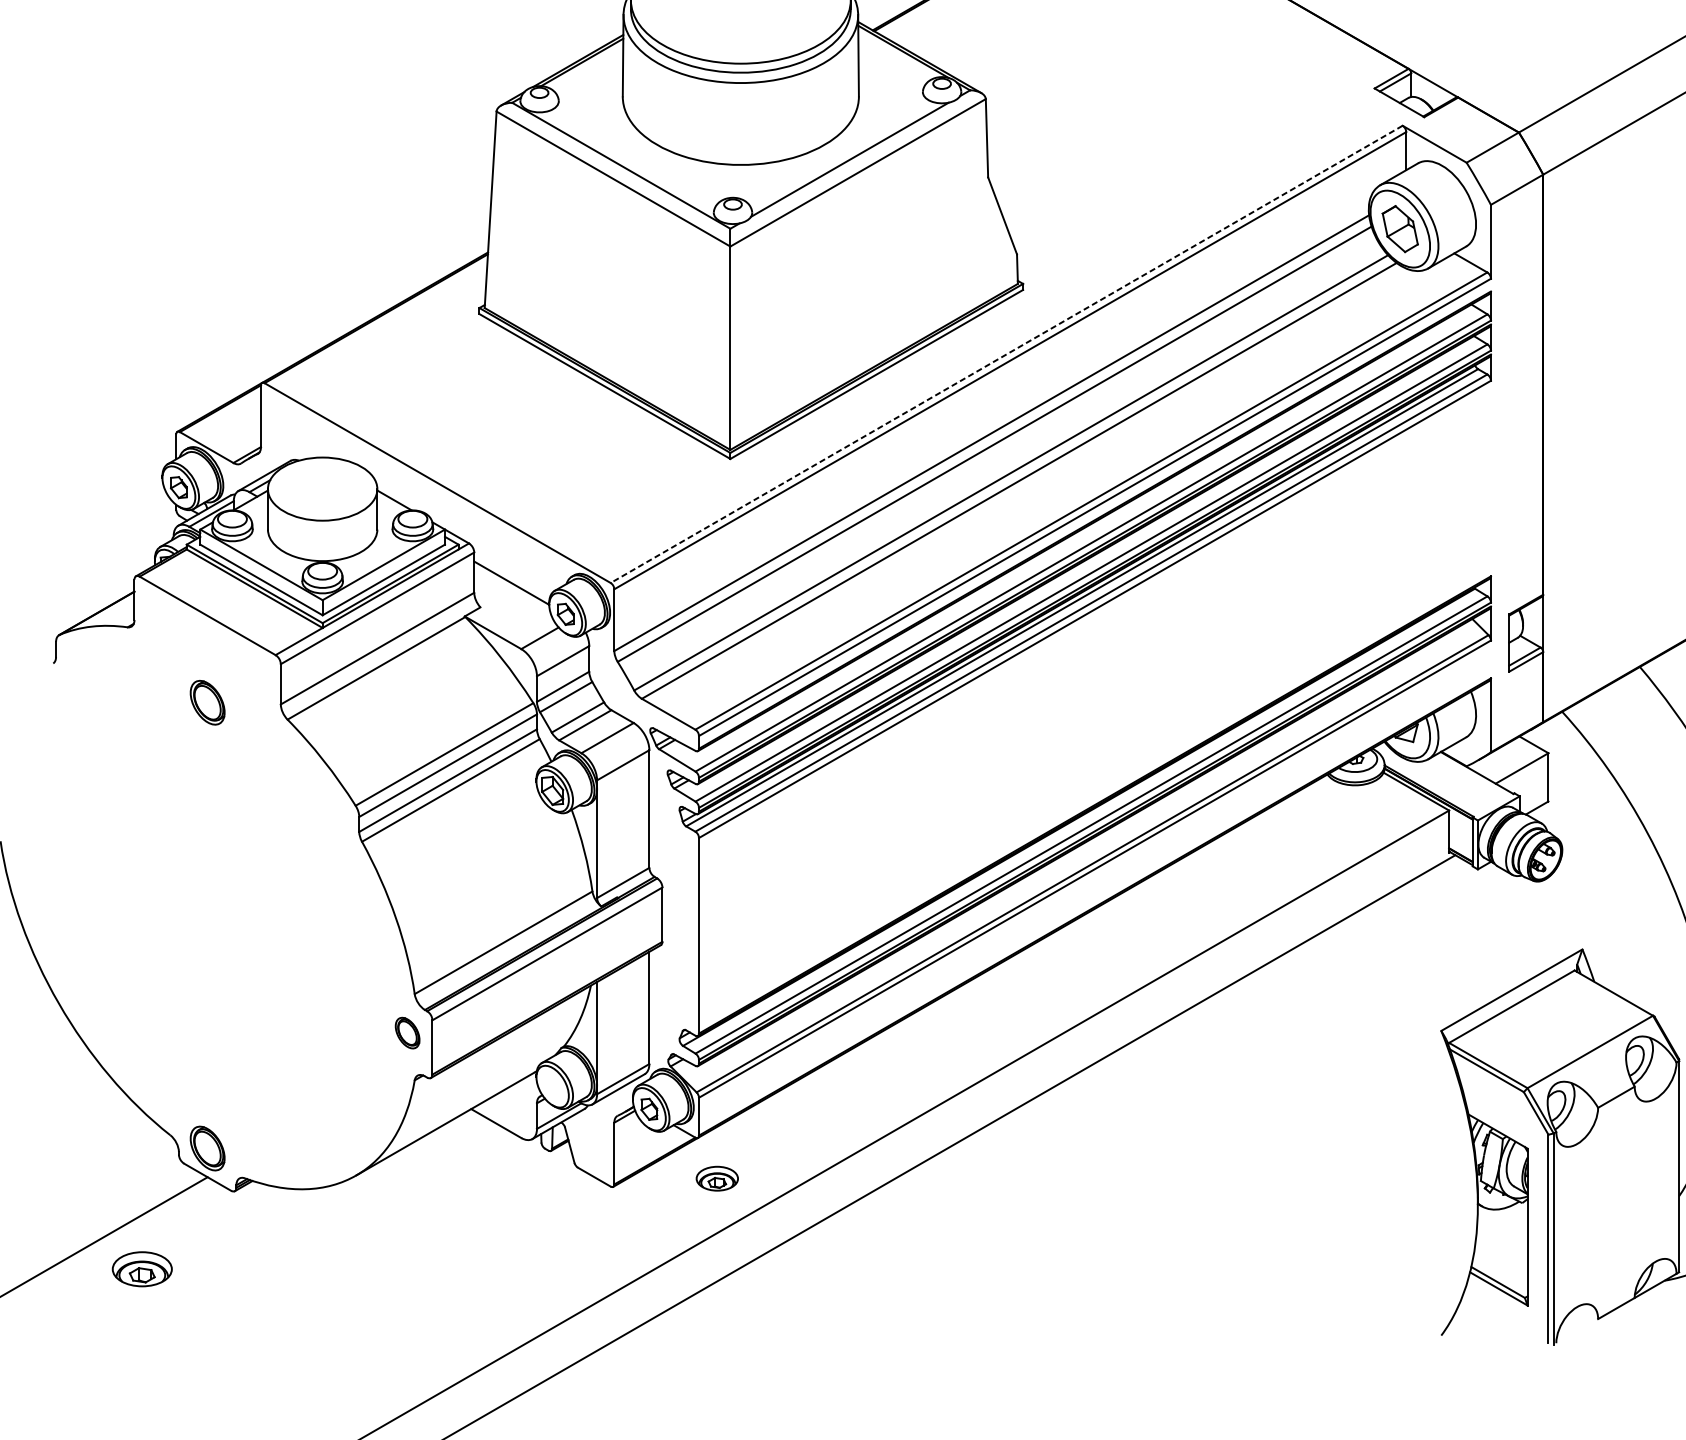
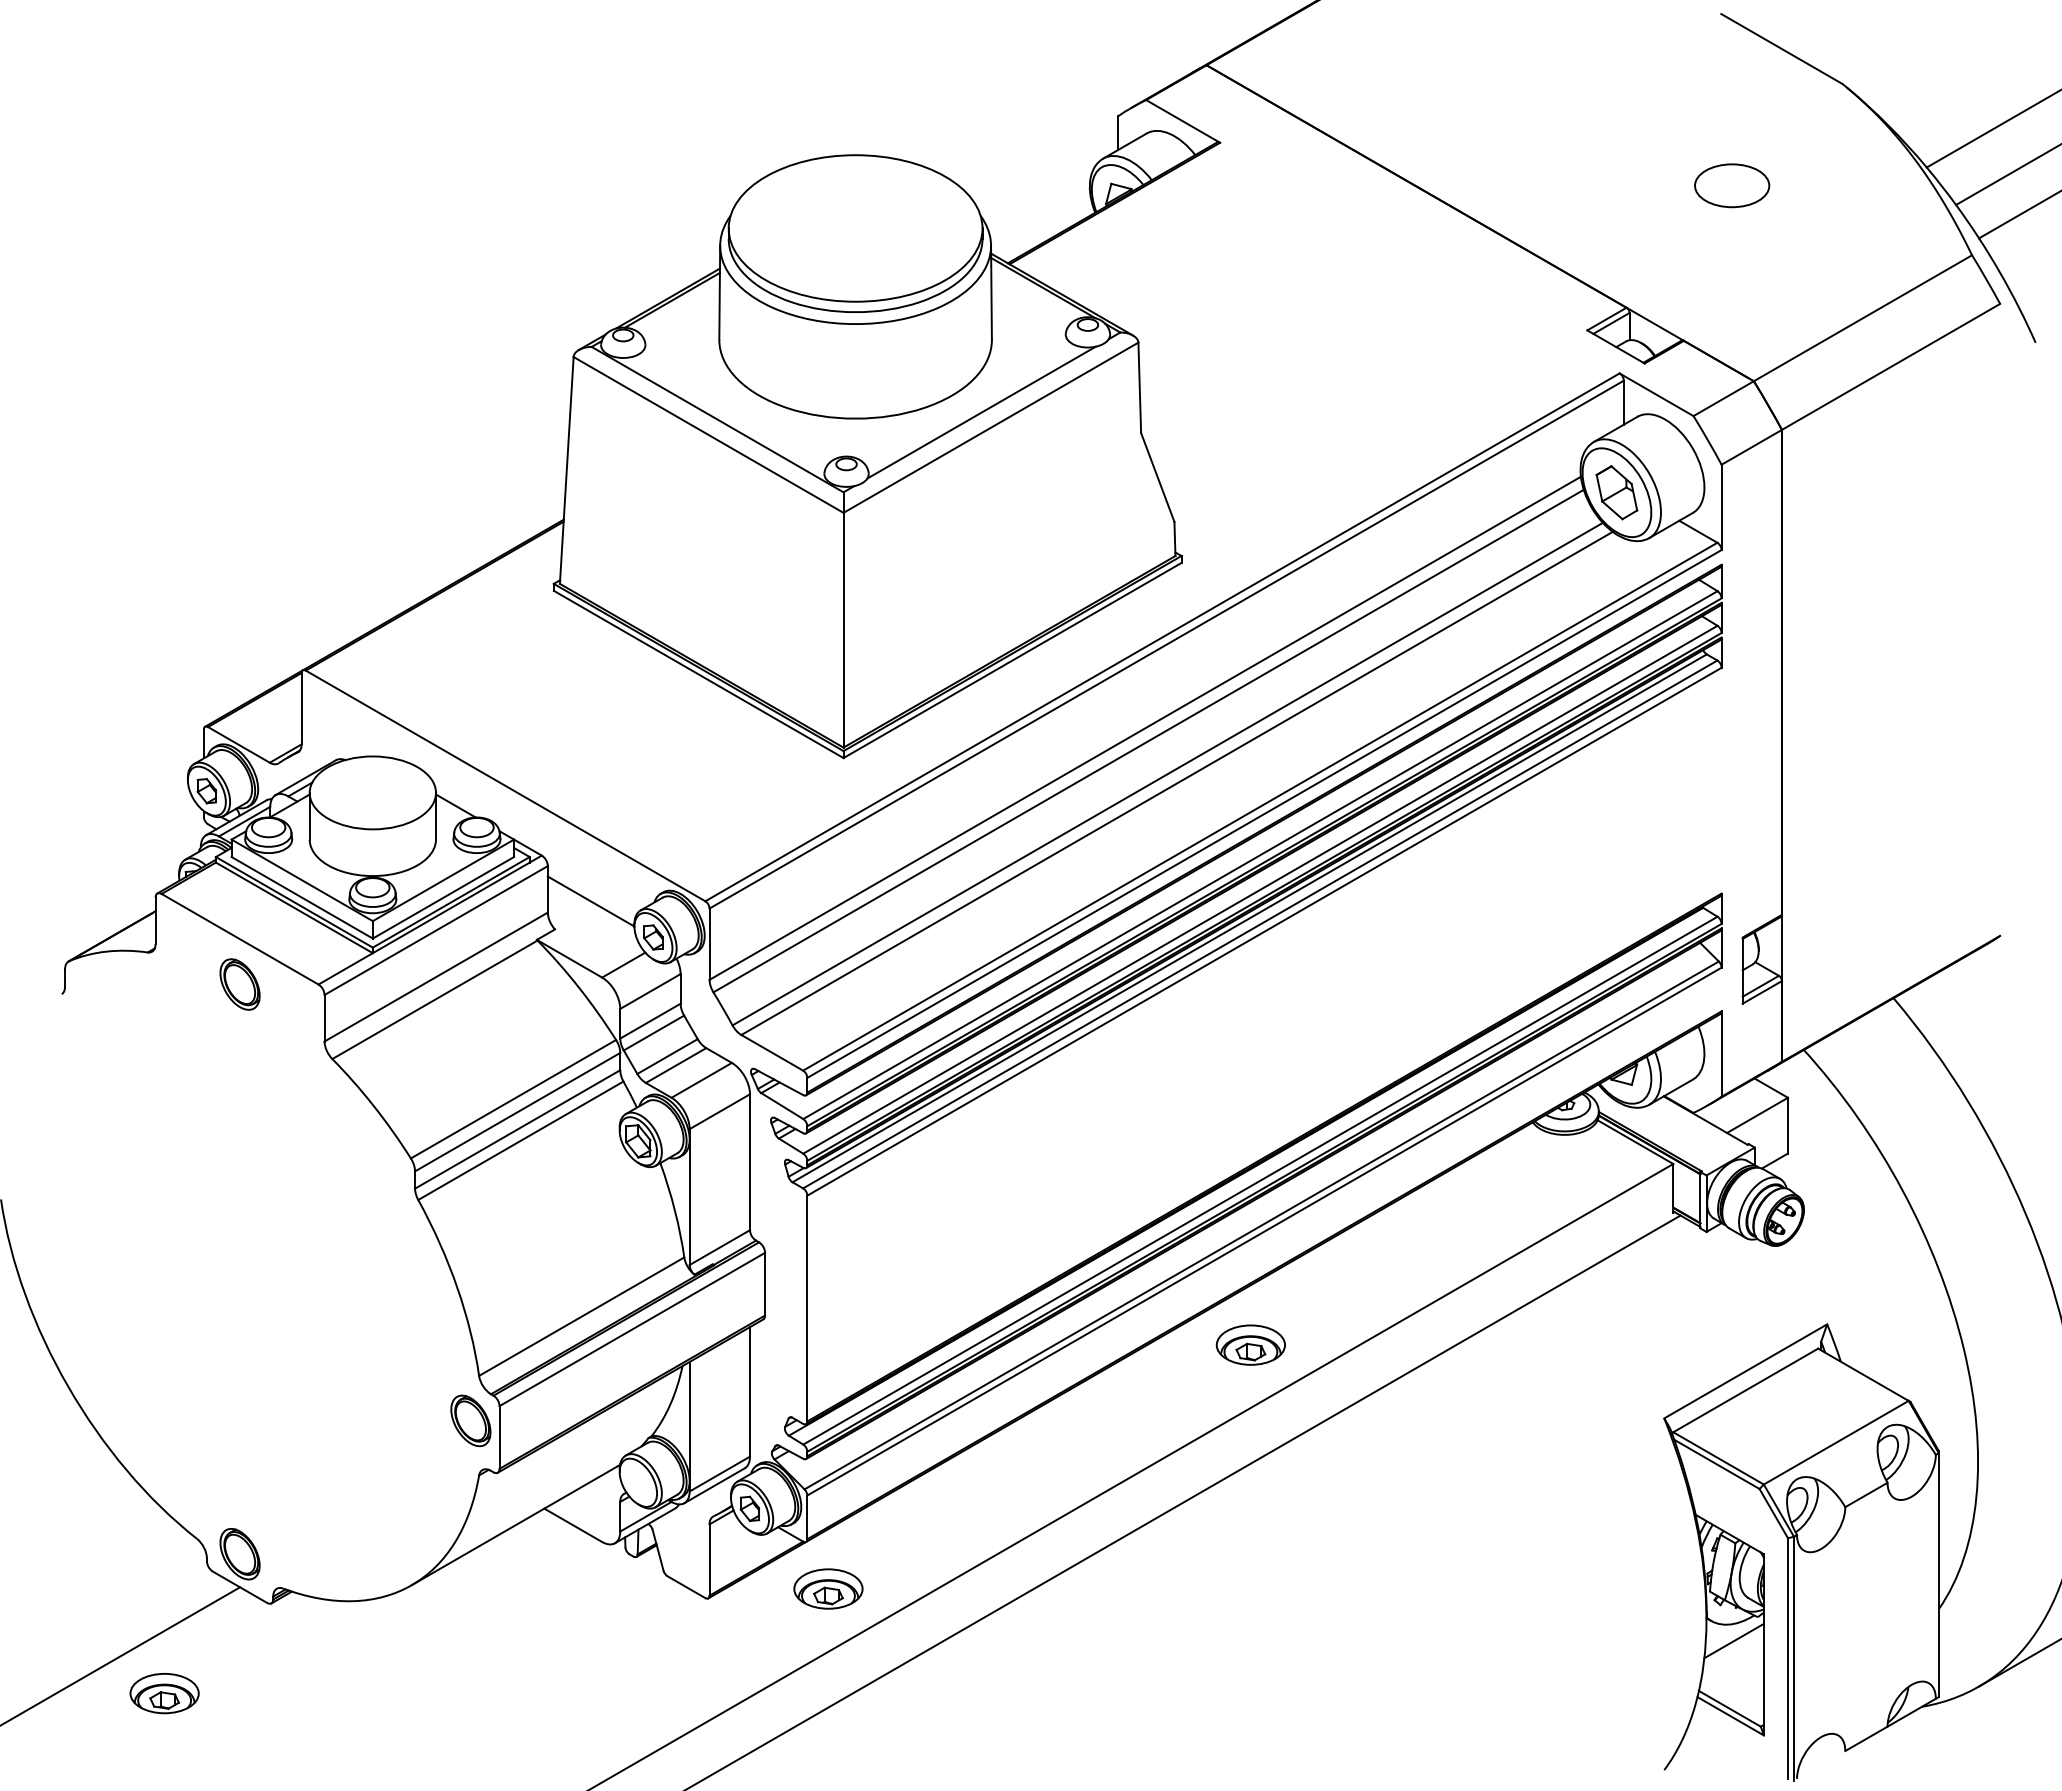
line: (1006, 354) -> (1162, 637), dashed -> solid
part: (207, 702) -> (239, 984), moved
part: (1082, 966) -> (1250, 1344), added
part: (407, 1032) -> (470, 1420), size x1.43
part: (717, 1178) -> (828, 1588), size x1.43
line: (1501, 1223) -> (1733, 1640), added

